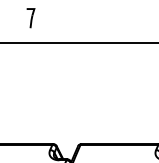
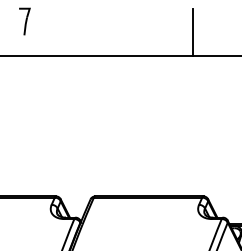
line: (151, 25) -> (192, 31), added

